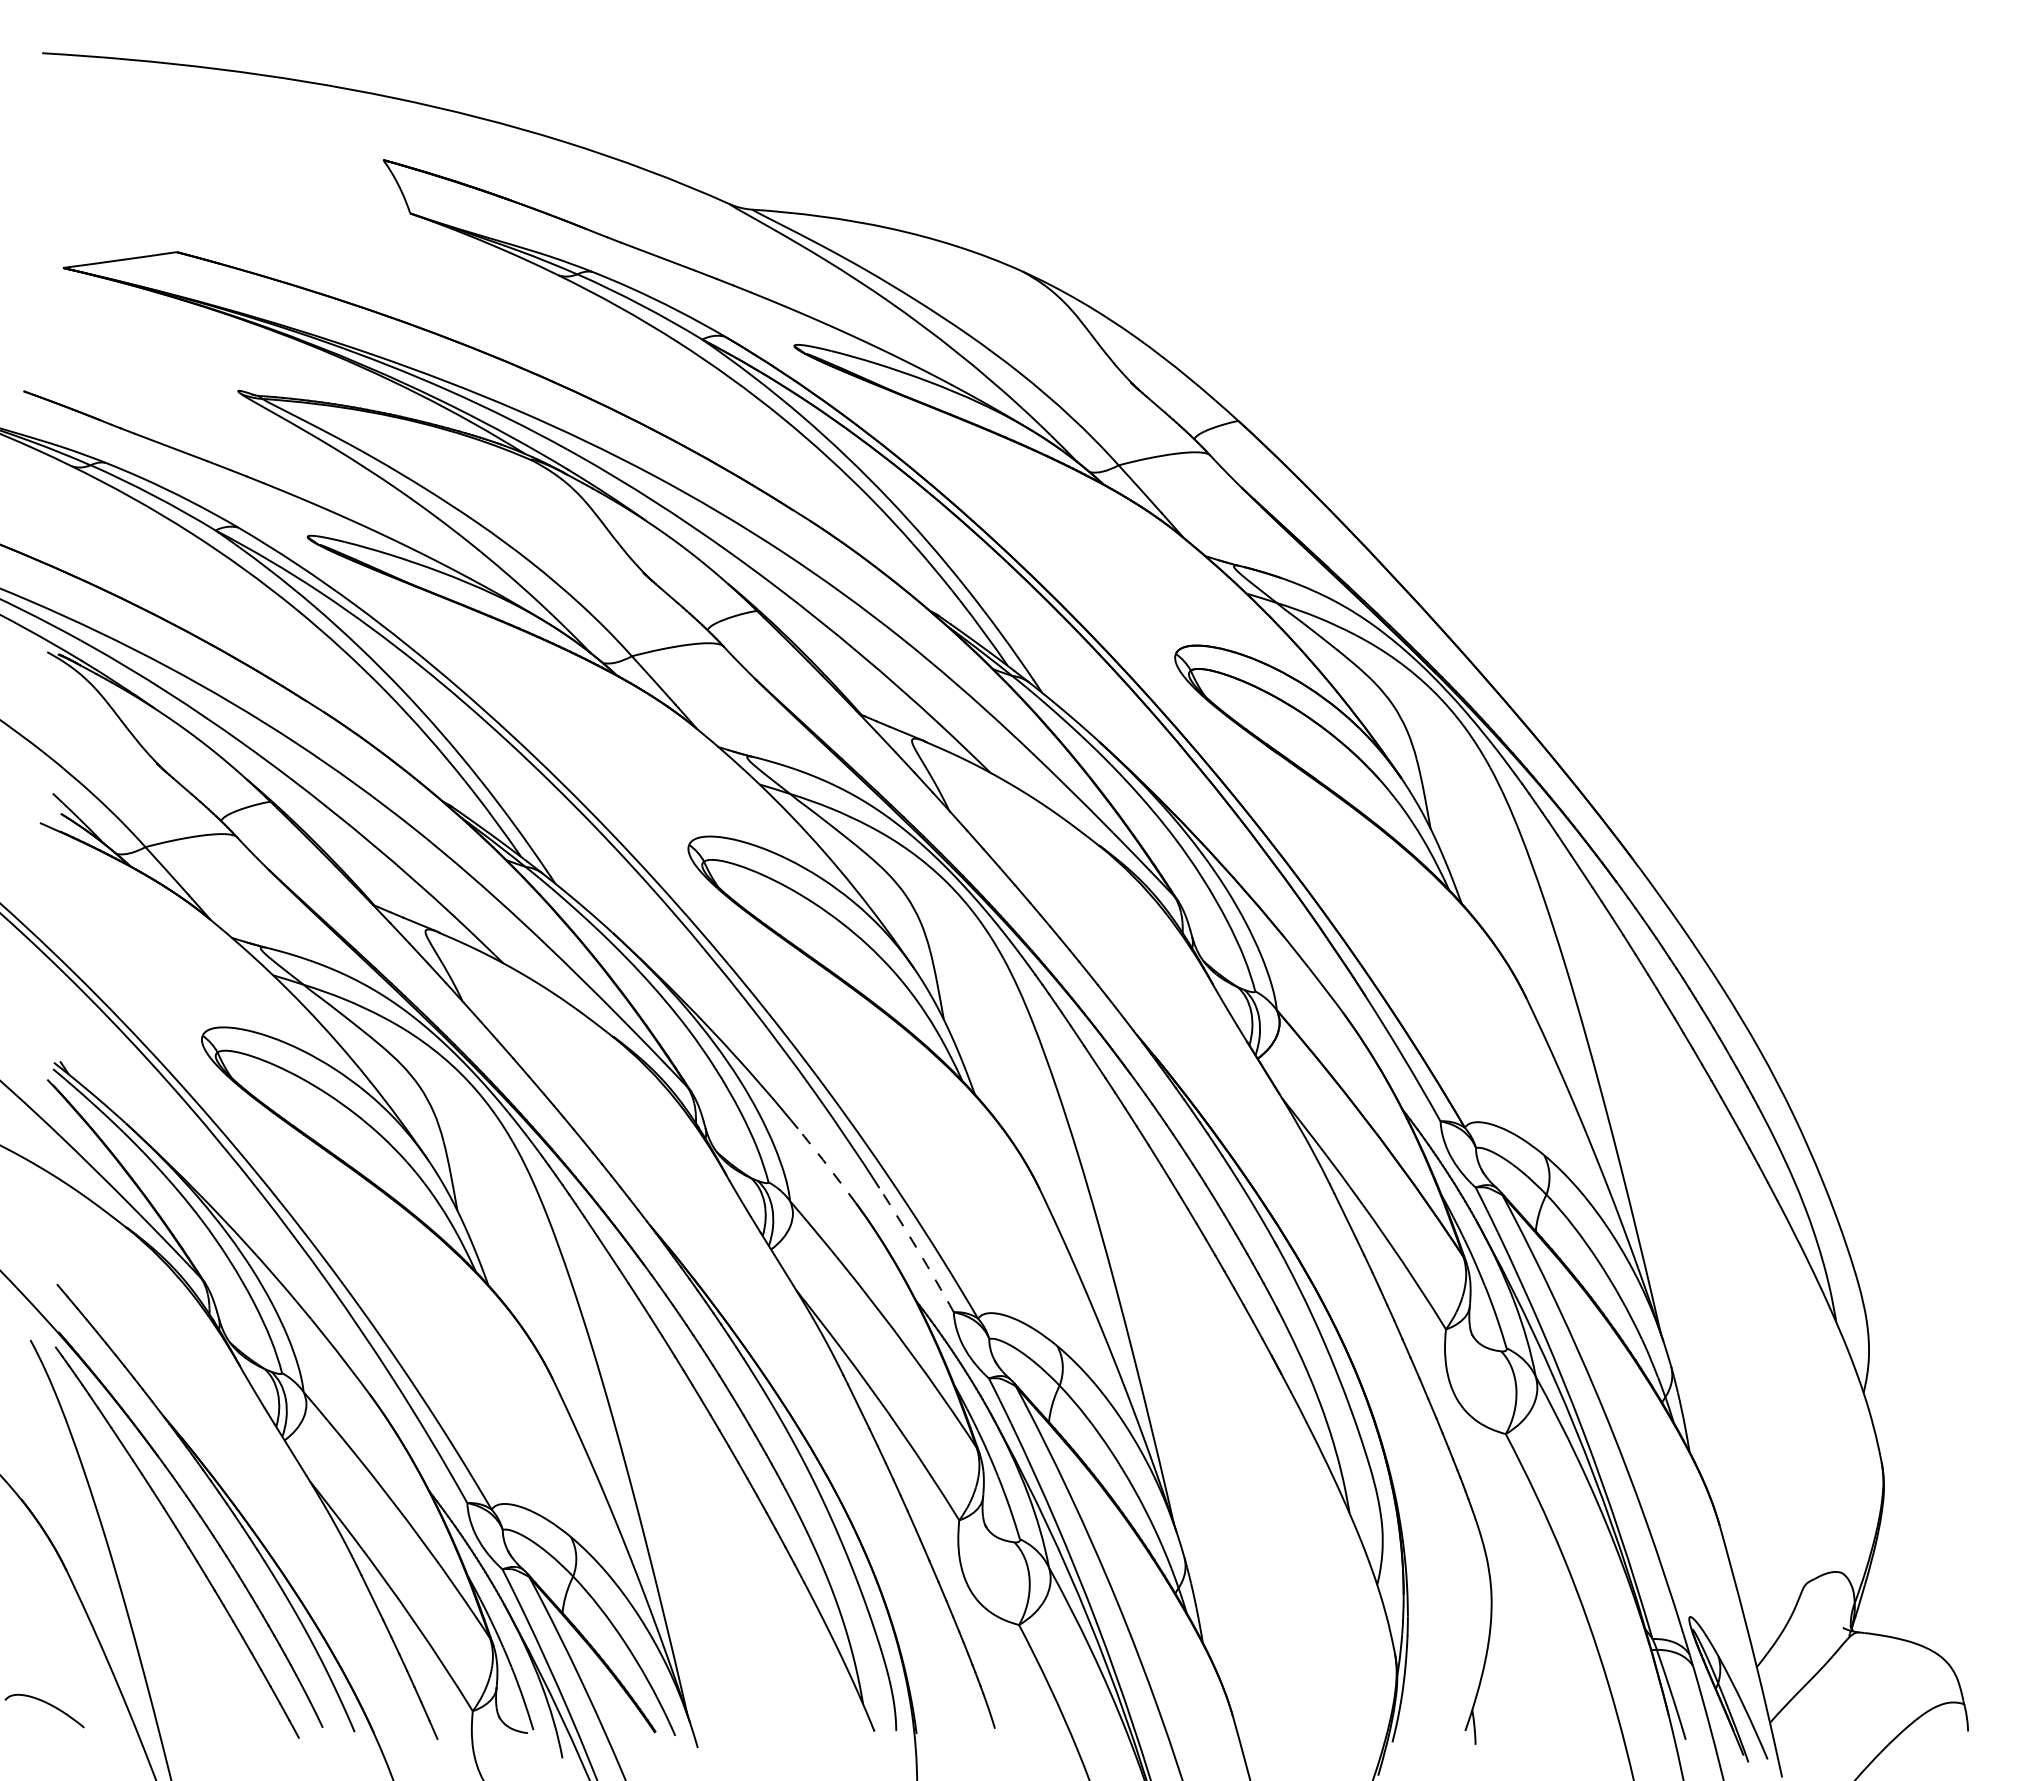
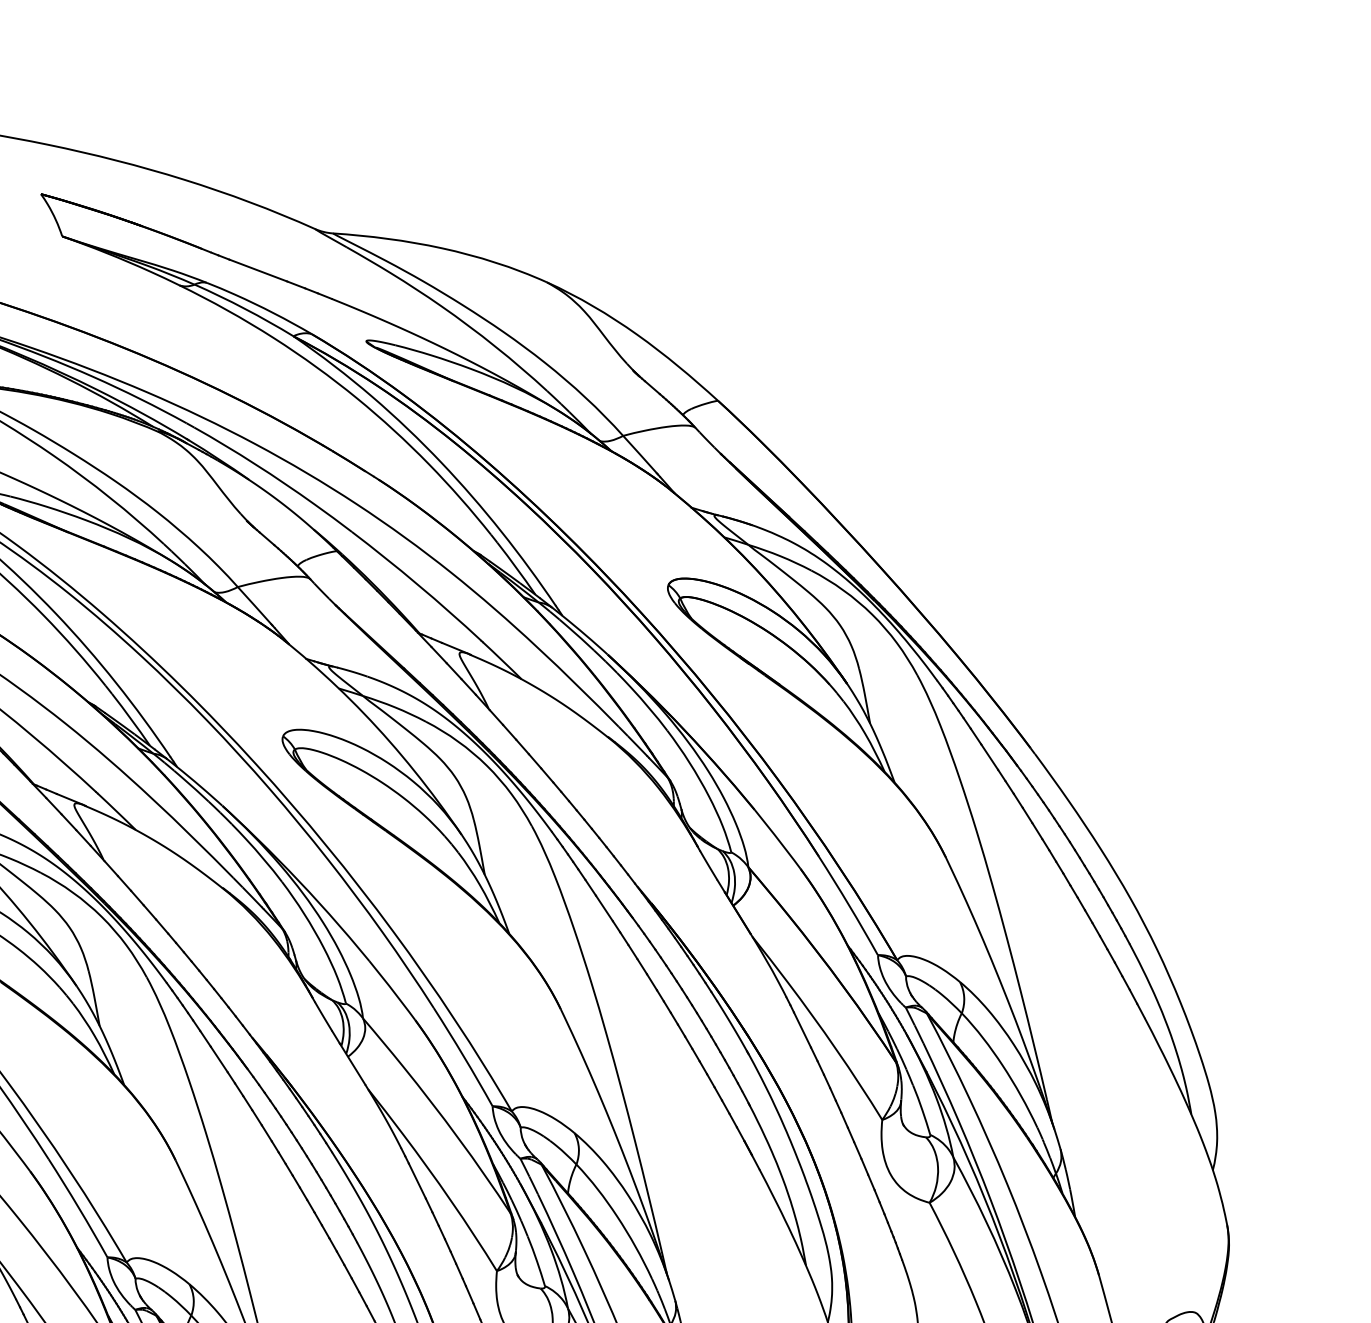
line: (827, 1165) -> (392, 990), dashed -> solid
arc: (917, 1249) -> (463, 1056), dashed -> solid

